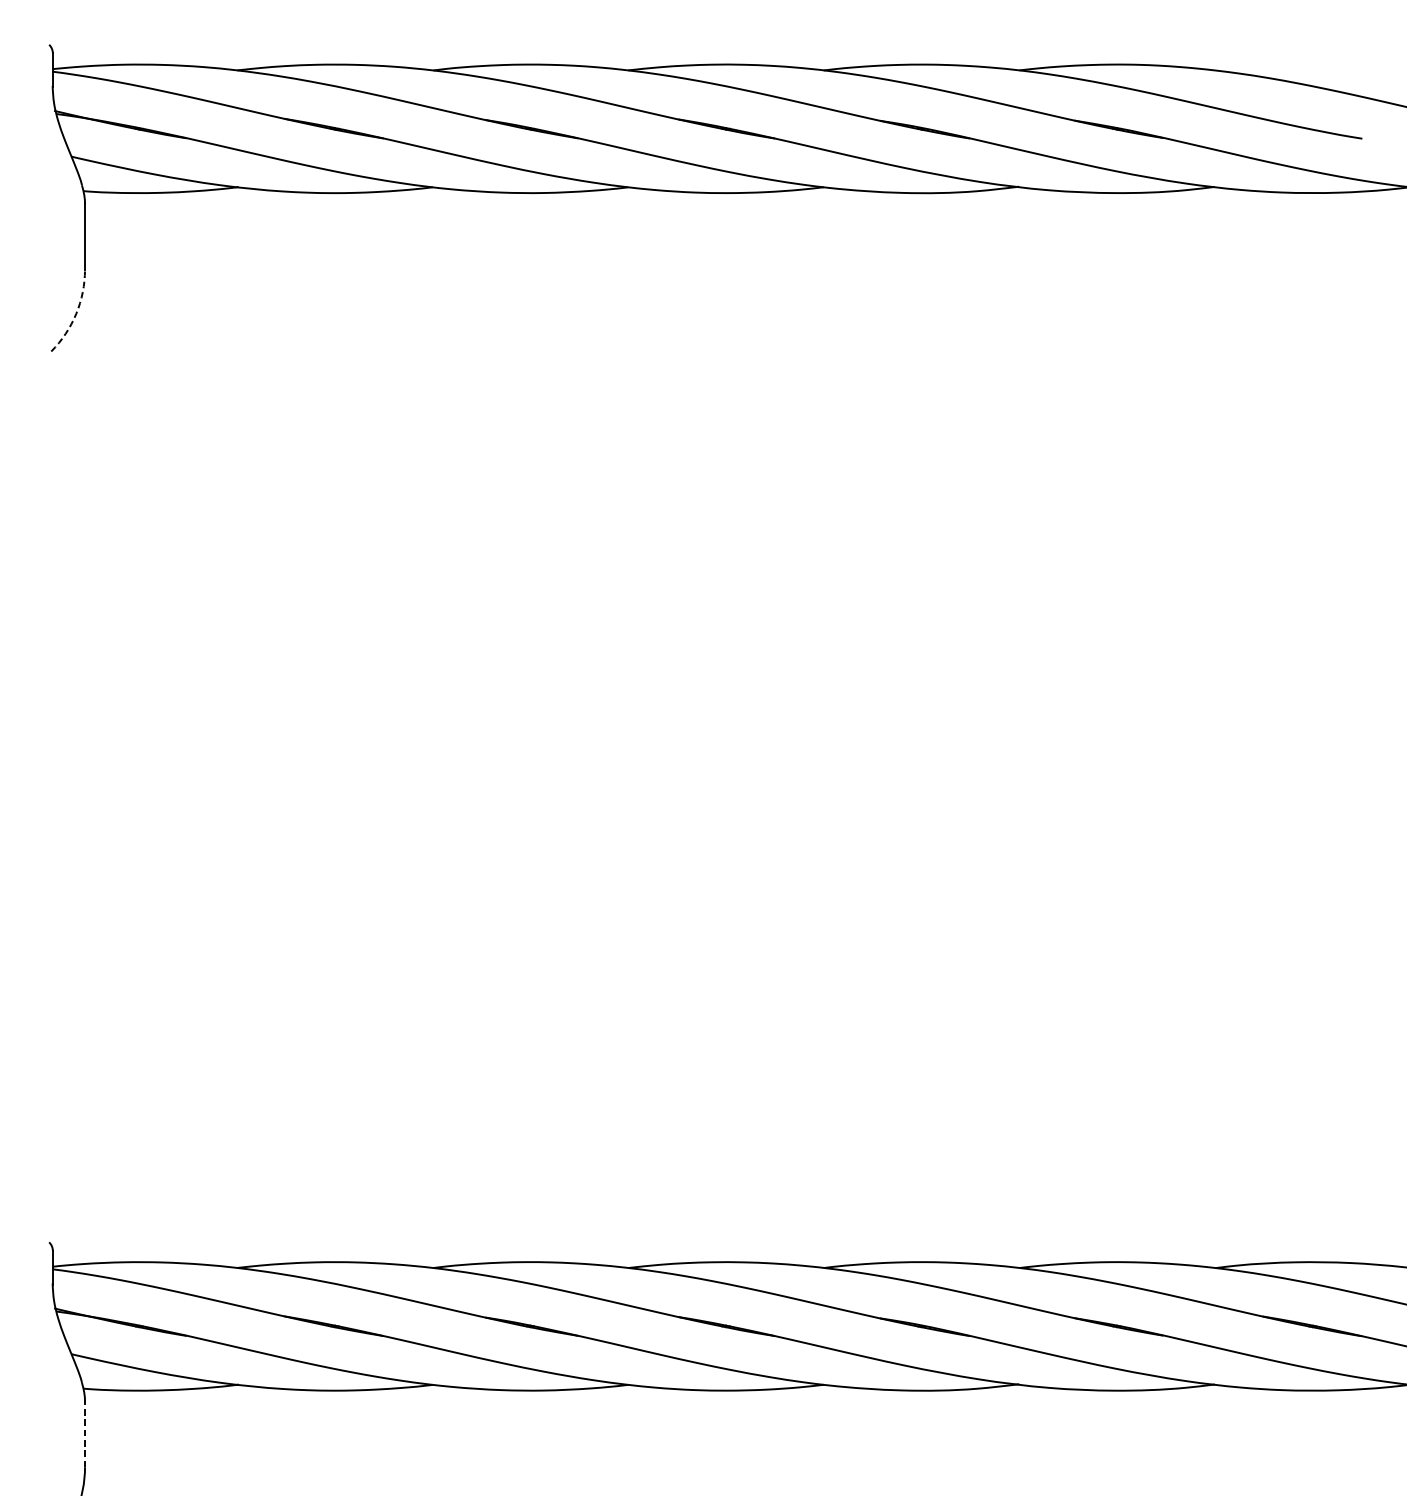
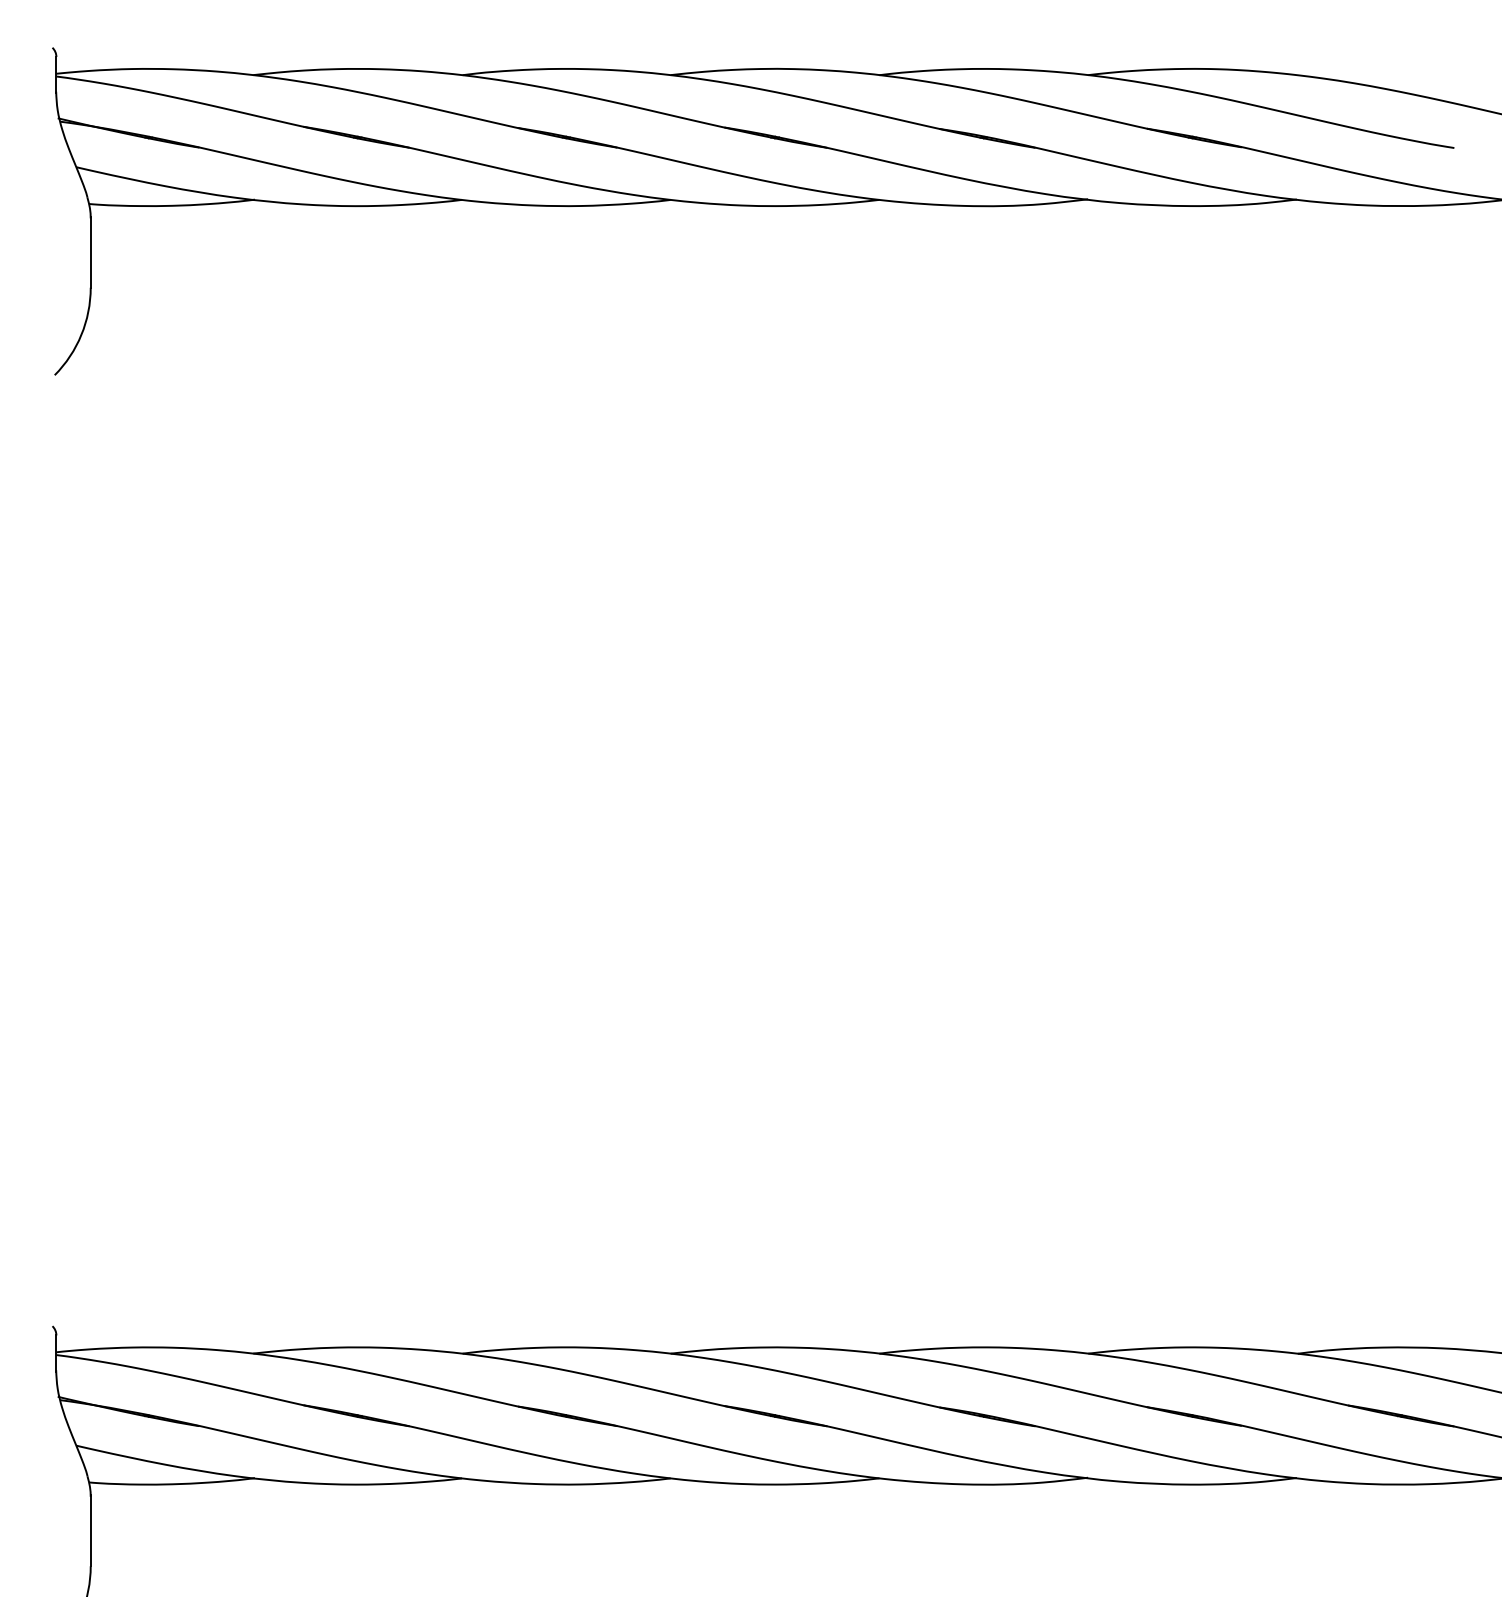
arc: (76, 314) -> (81, 335), dashed -> solid
line: (84, 1433) -> (90, 1530), dashed -> solid

